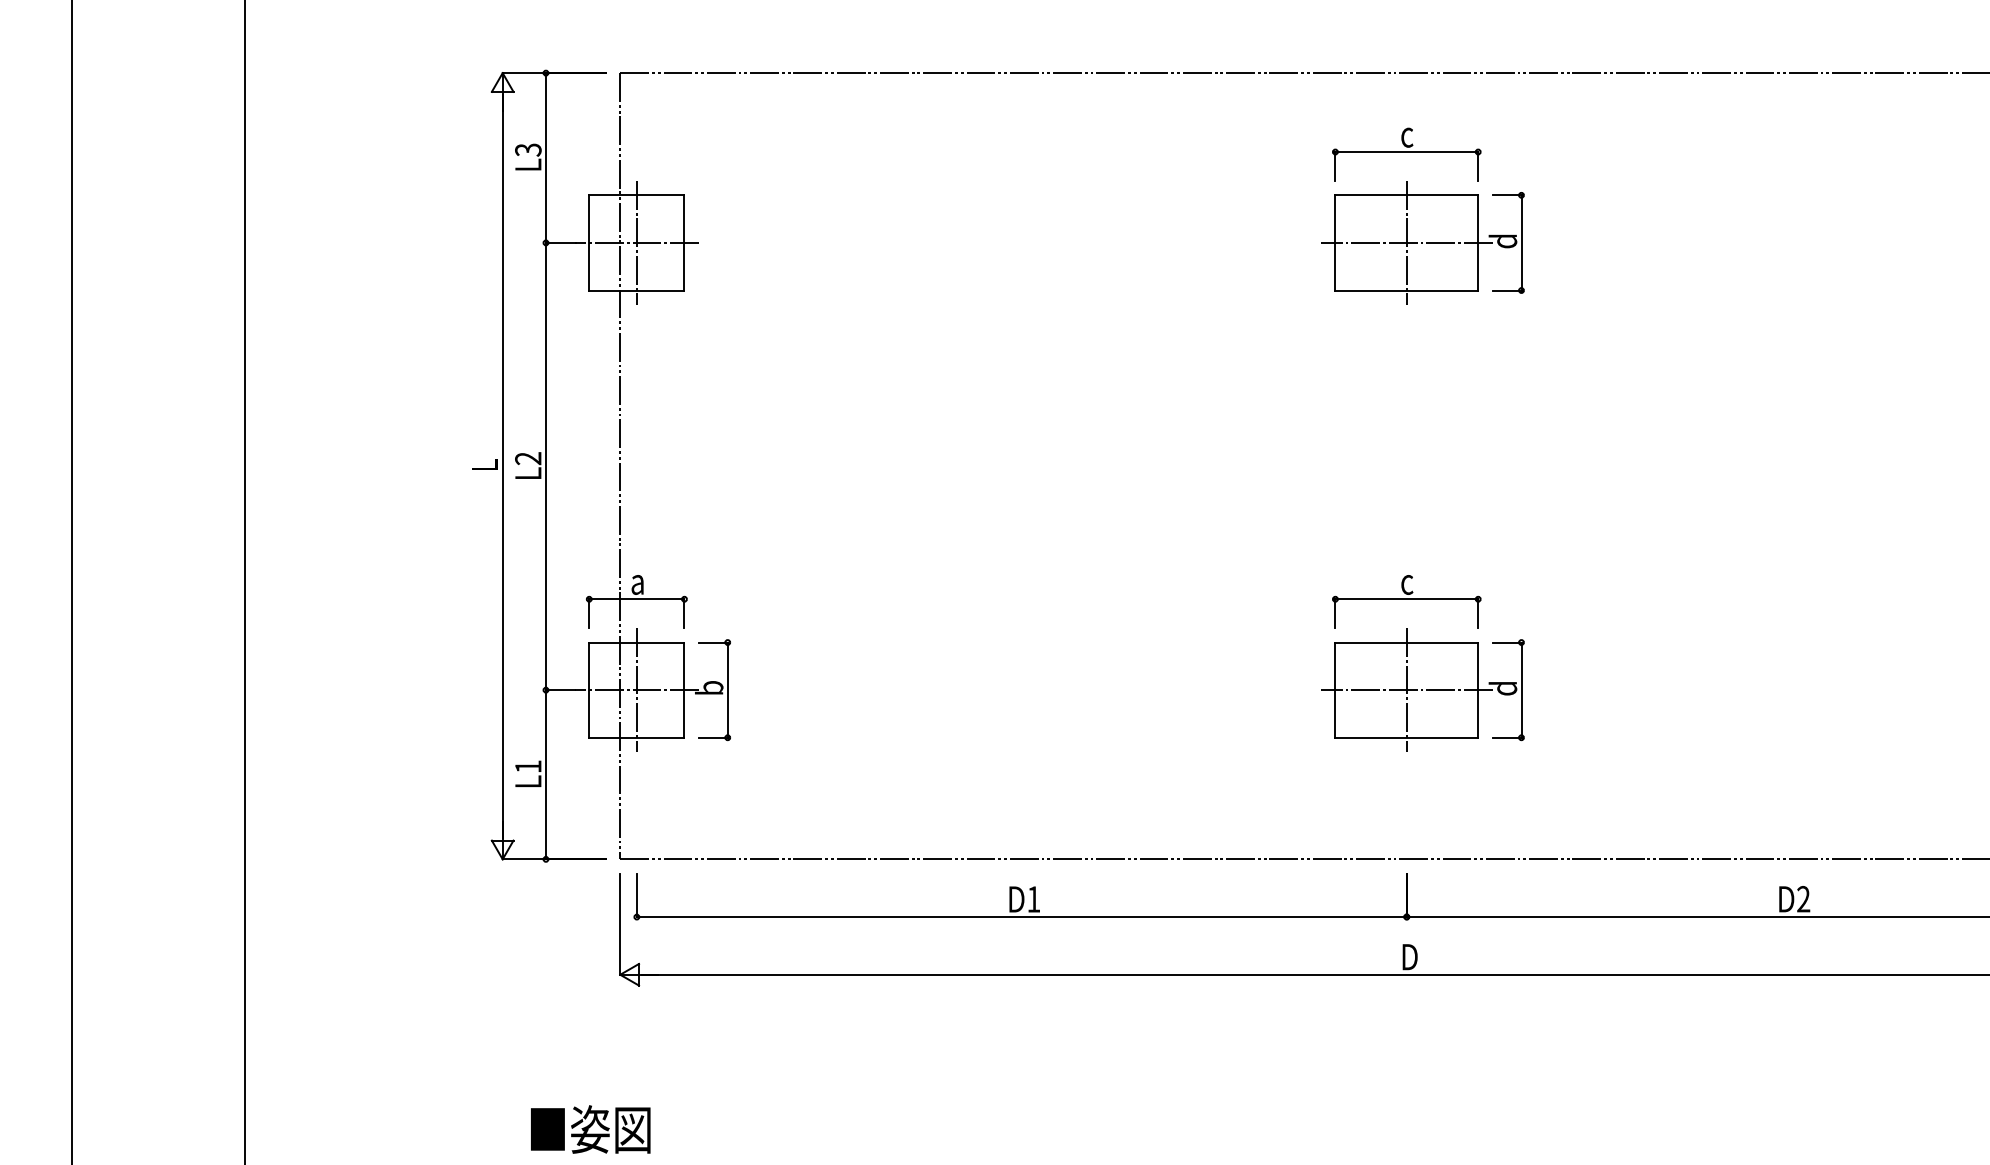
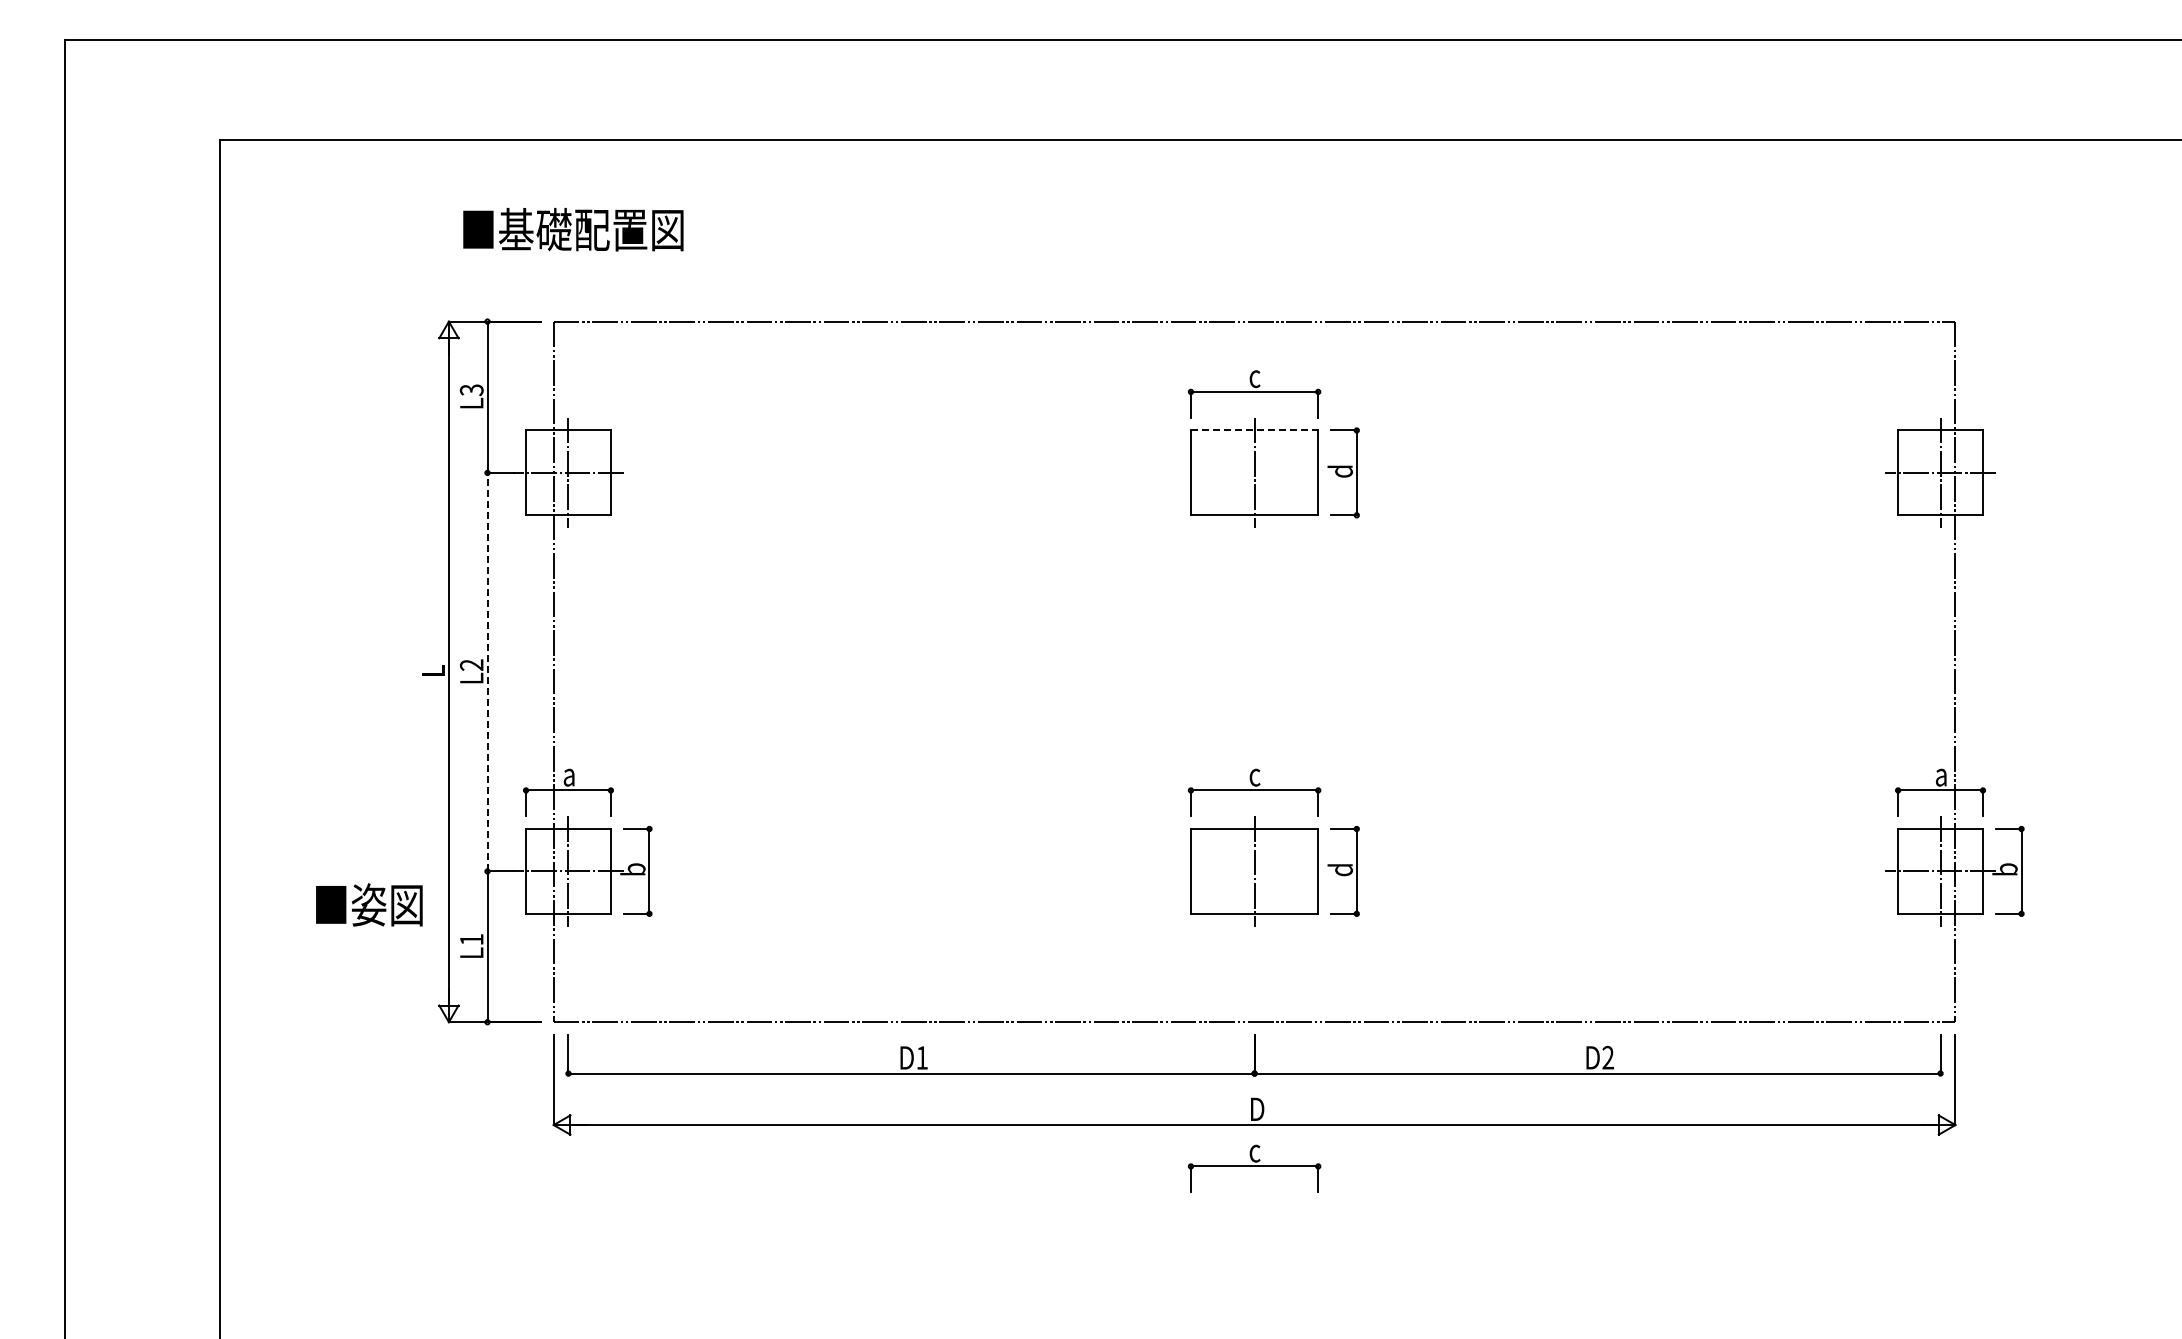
line: (1406, 195) -> (1254, 430), solid -> dashed
line: (1406, 242) -> (1254, 472), removed
line: (545, 465) -> (487, 671), solid -> dashed
line: (1406, 690) -> (1254, 871), removed
part: (1406, 1023) -> (1254, 1168), added
text: (590, 1129) -> (369, 904), moved

